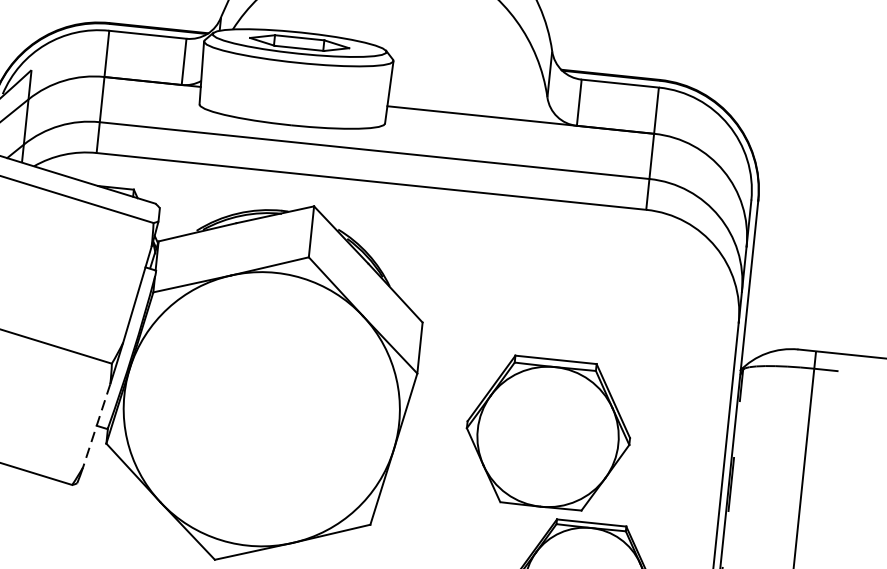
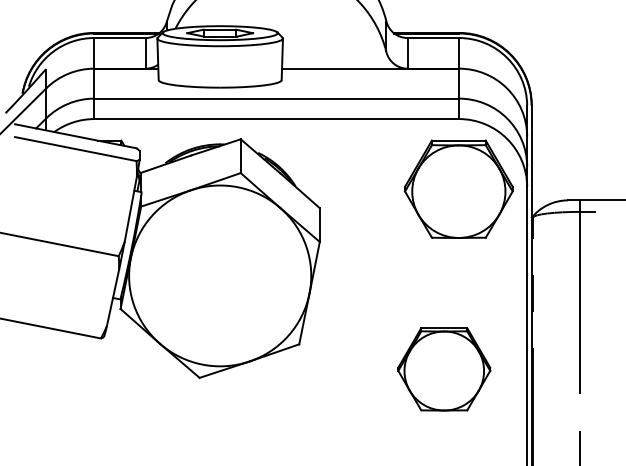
line: (97, 425) -> (113, 297), dashed -> solid
part: (548, 432) -> (458, 188), moved

